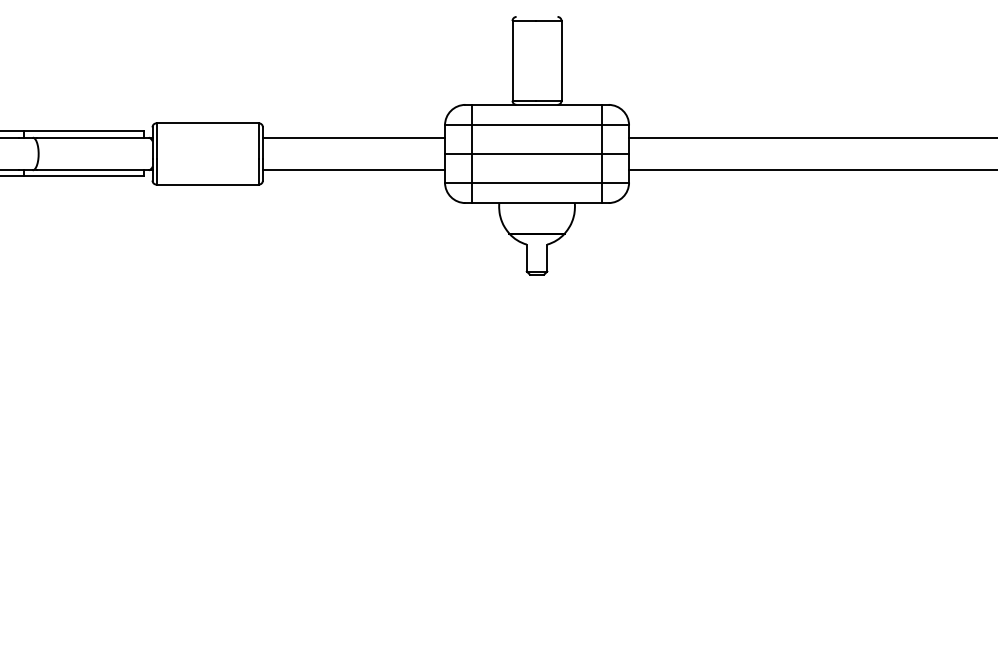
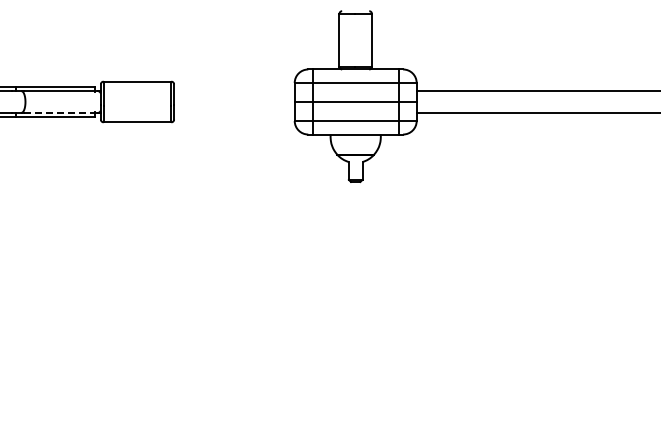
line: (354, 138) -> (234, 91), removed
line: (90, 169) -> (59, 112), solid -> dashed
line: (354, 169) -> (234, 112), removed

